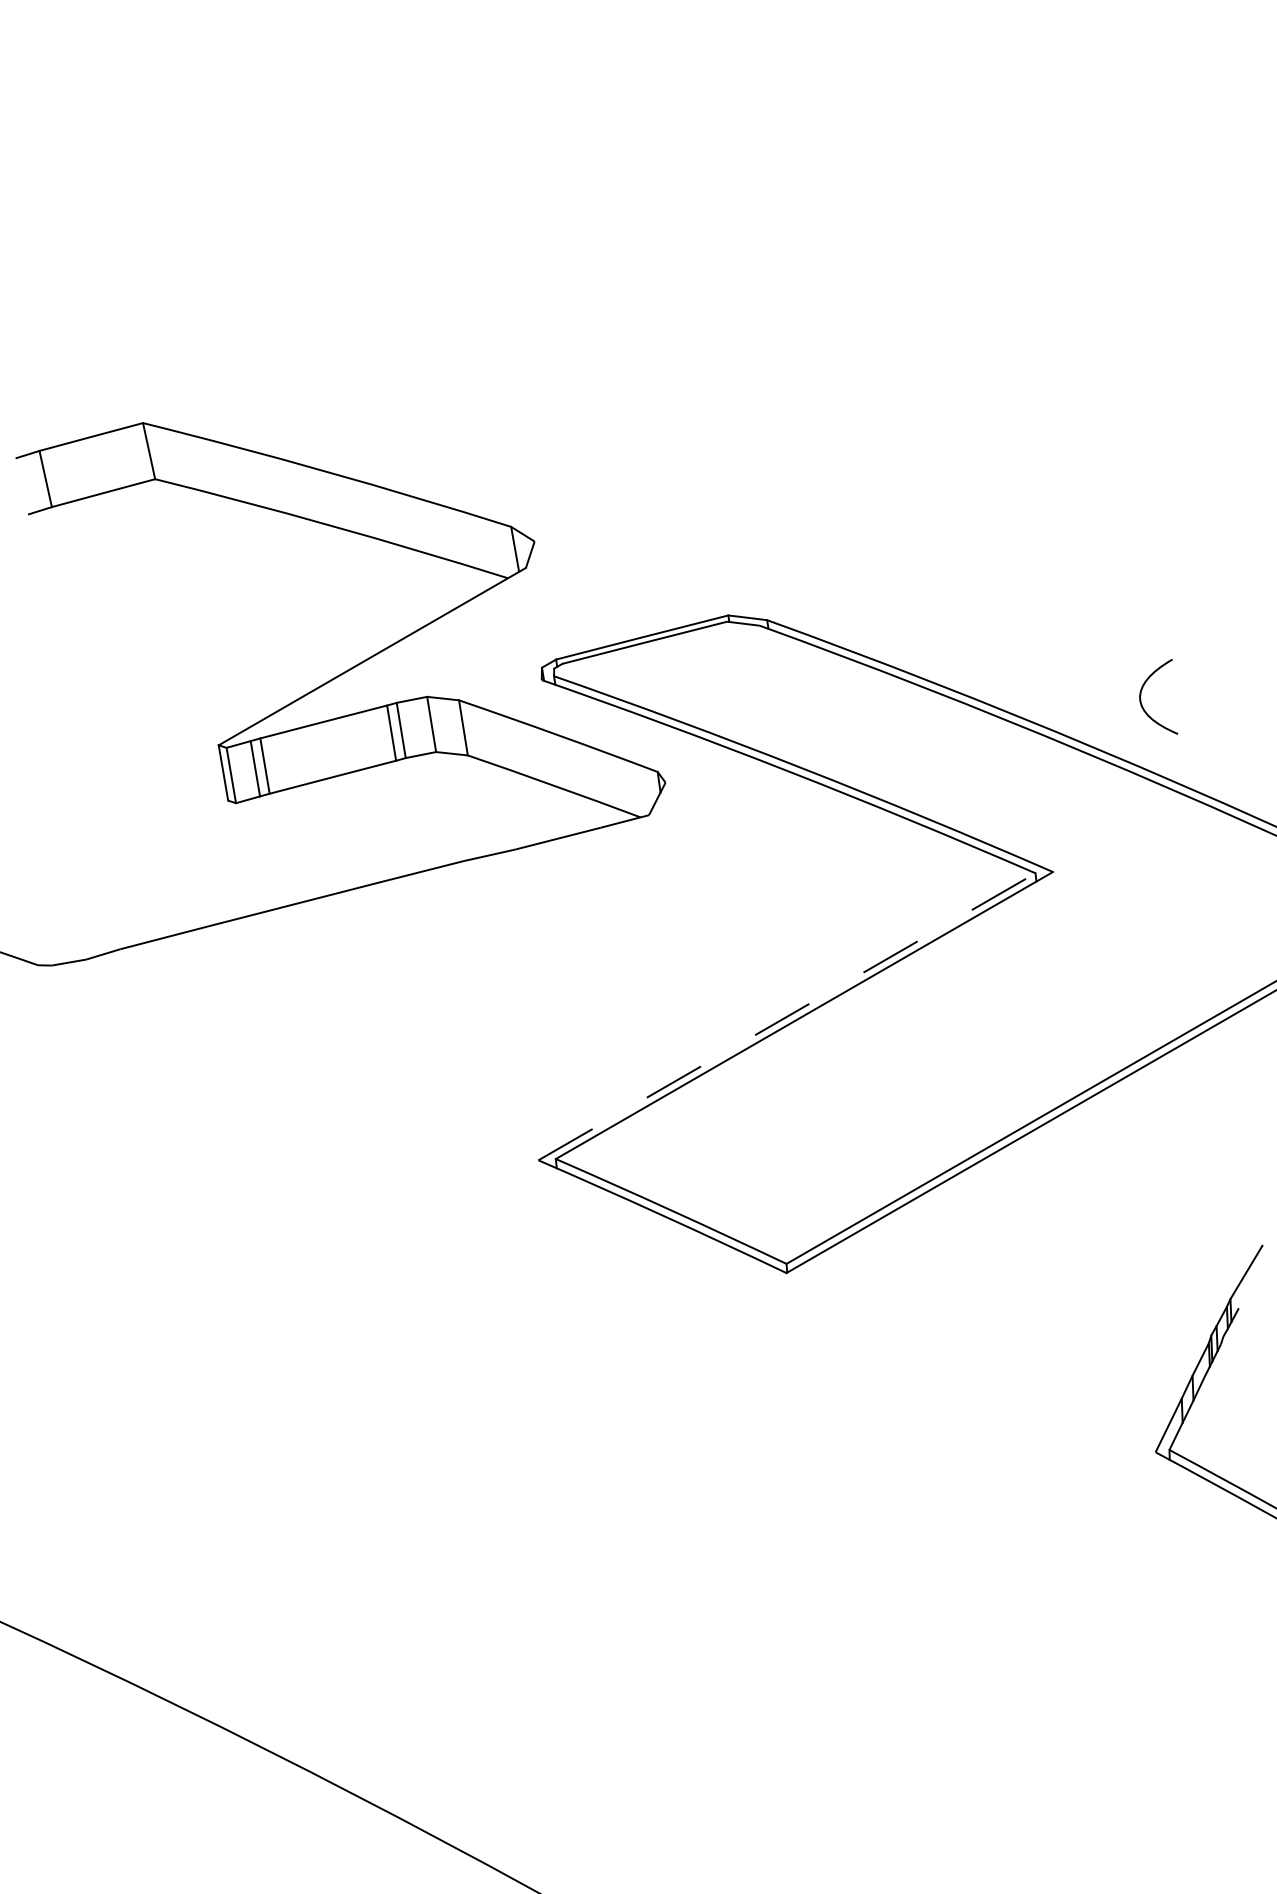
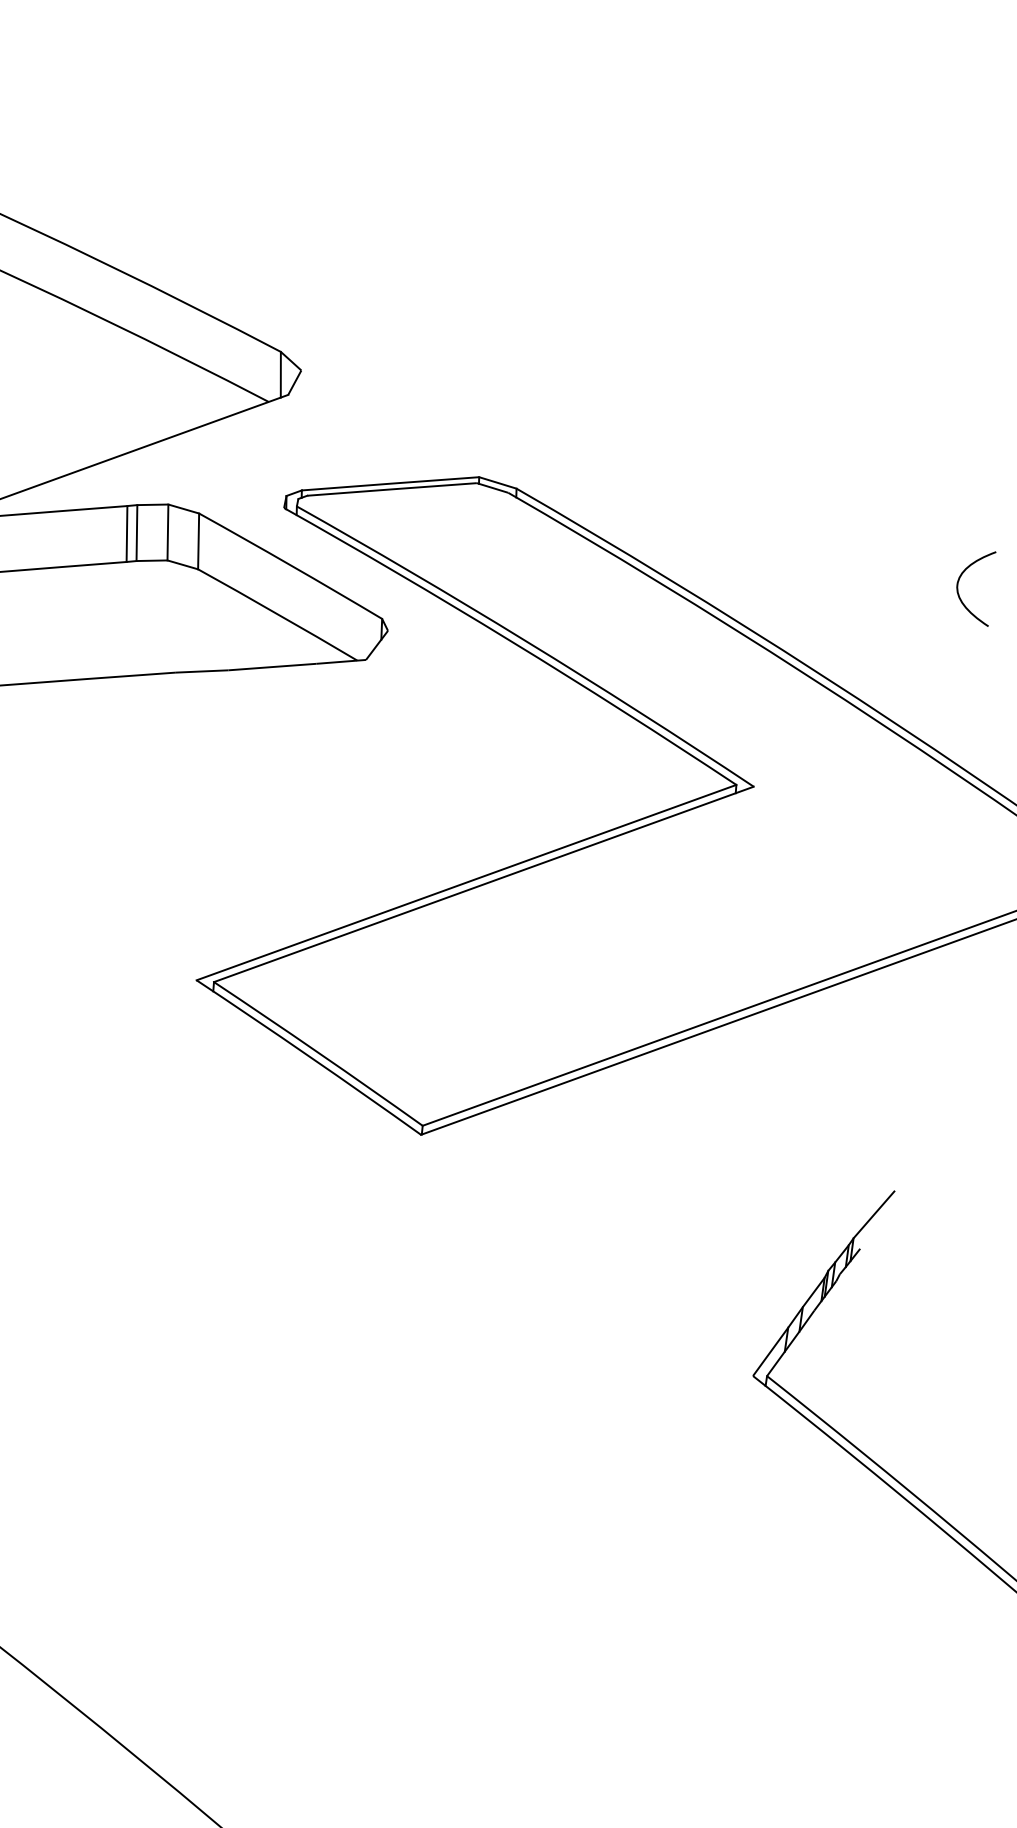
curve: (1141, 695) -> (959, 582), moved
line: (787, 1016) -> (467, 882), dashed -> solid

